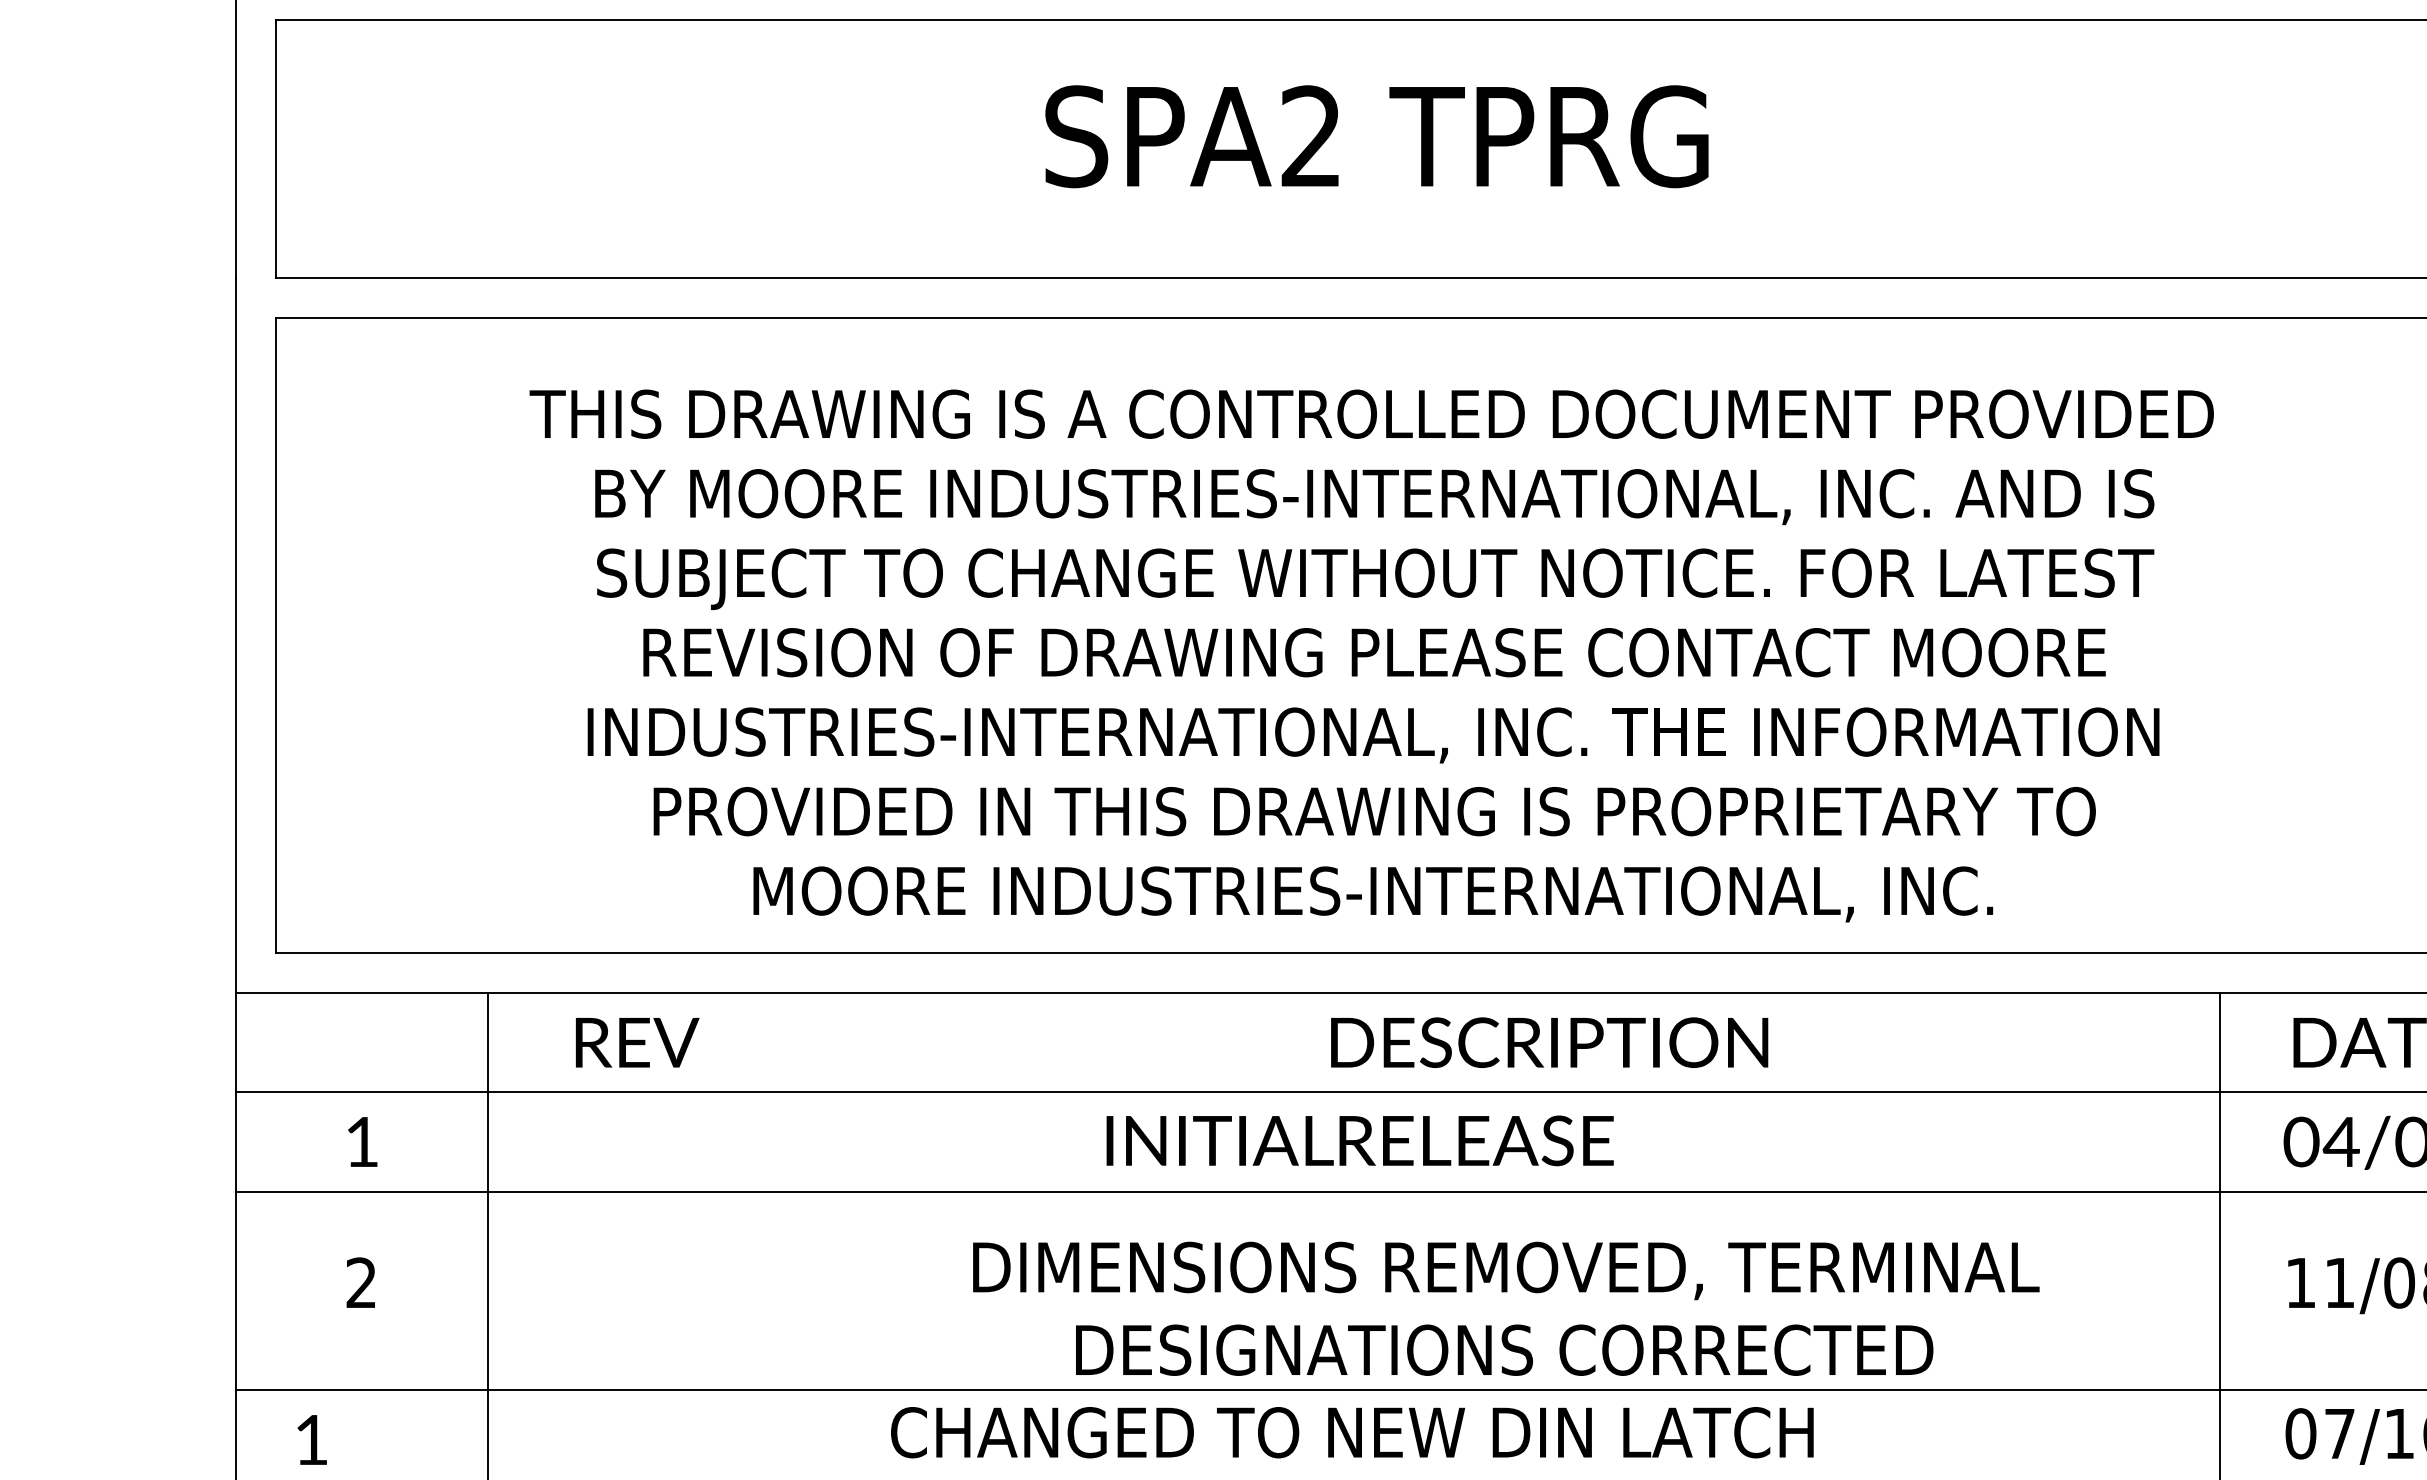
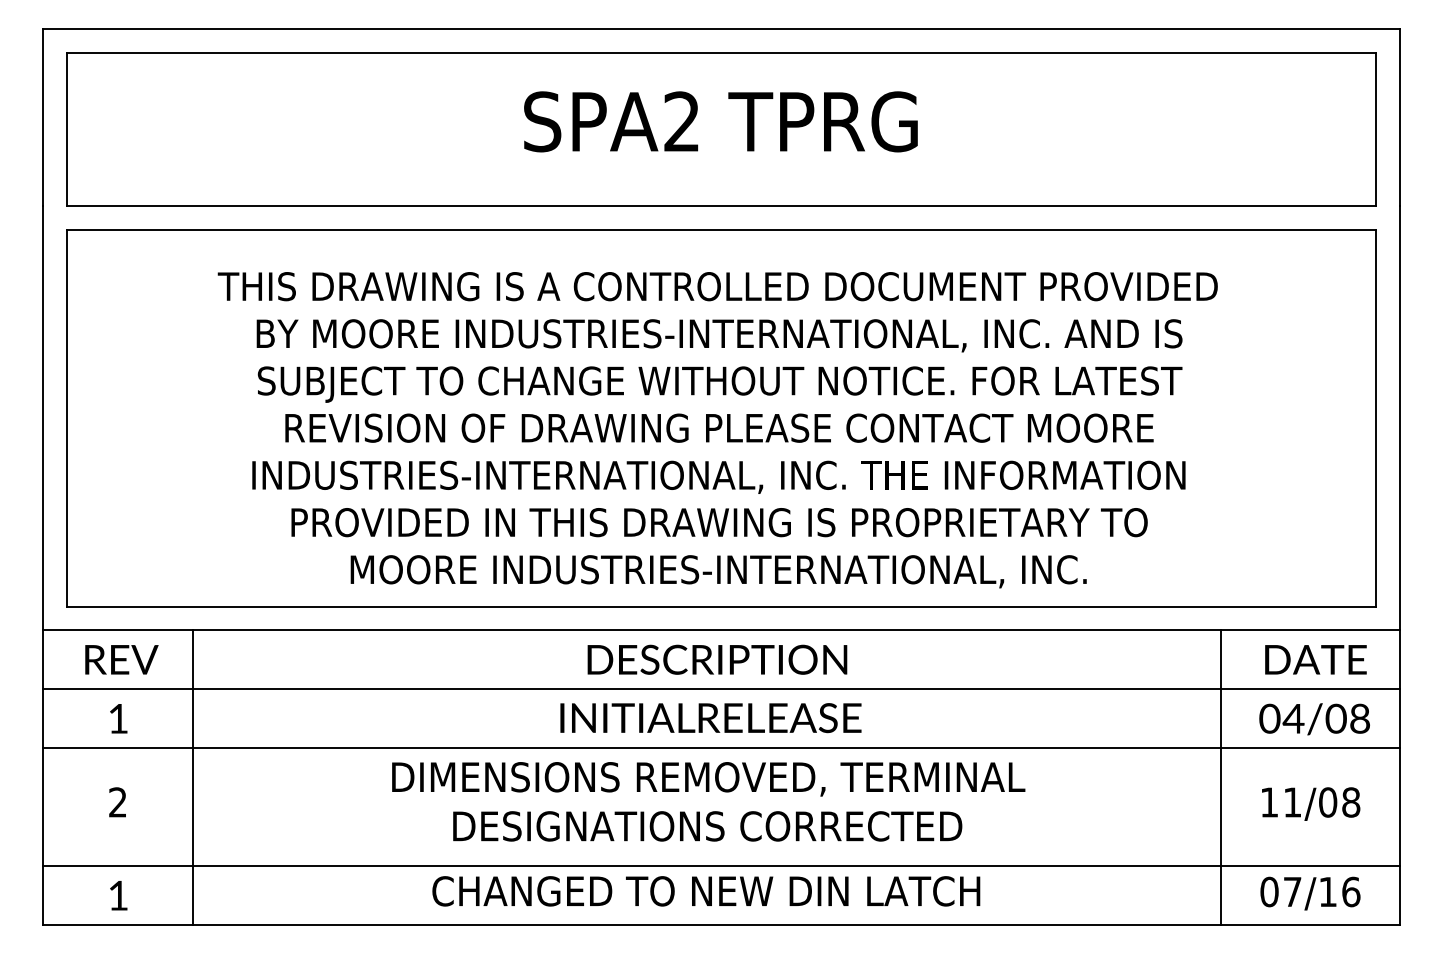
text: (636, 1042) -> (121, 659), moved
text: (1549, 1042) -> (717, 659), moved
text: (1505, 1308) -> (708, 801), moved
text: (311, 1439) -> (118, 895), moved

